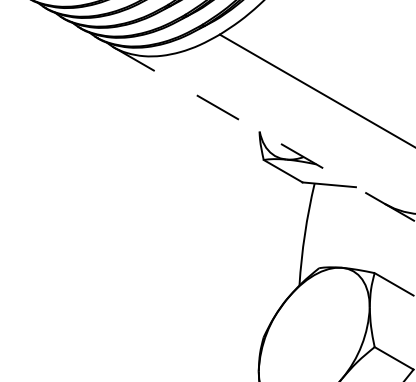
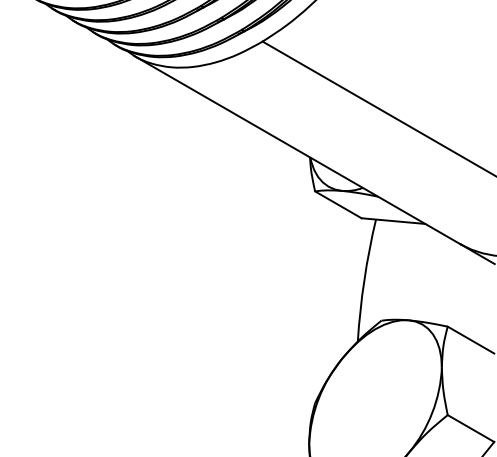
line: (249, 125) -> (298, 150), dashed -> solid

